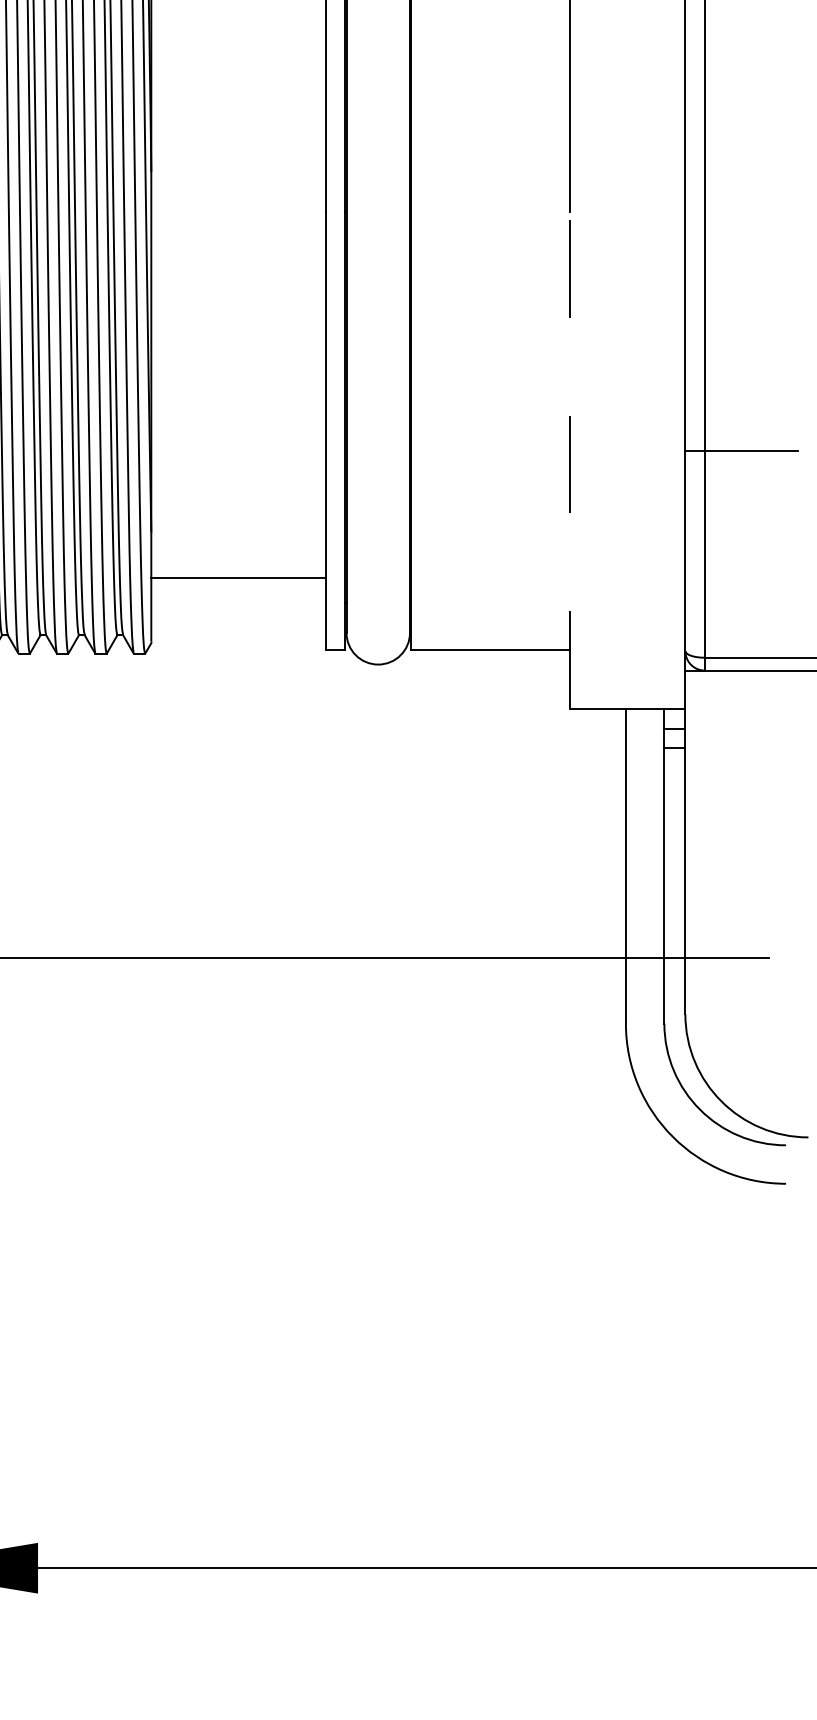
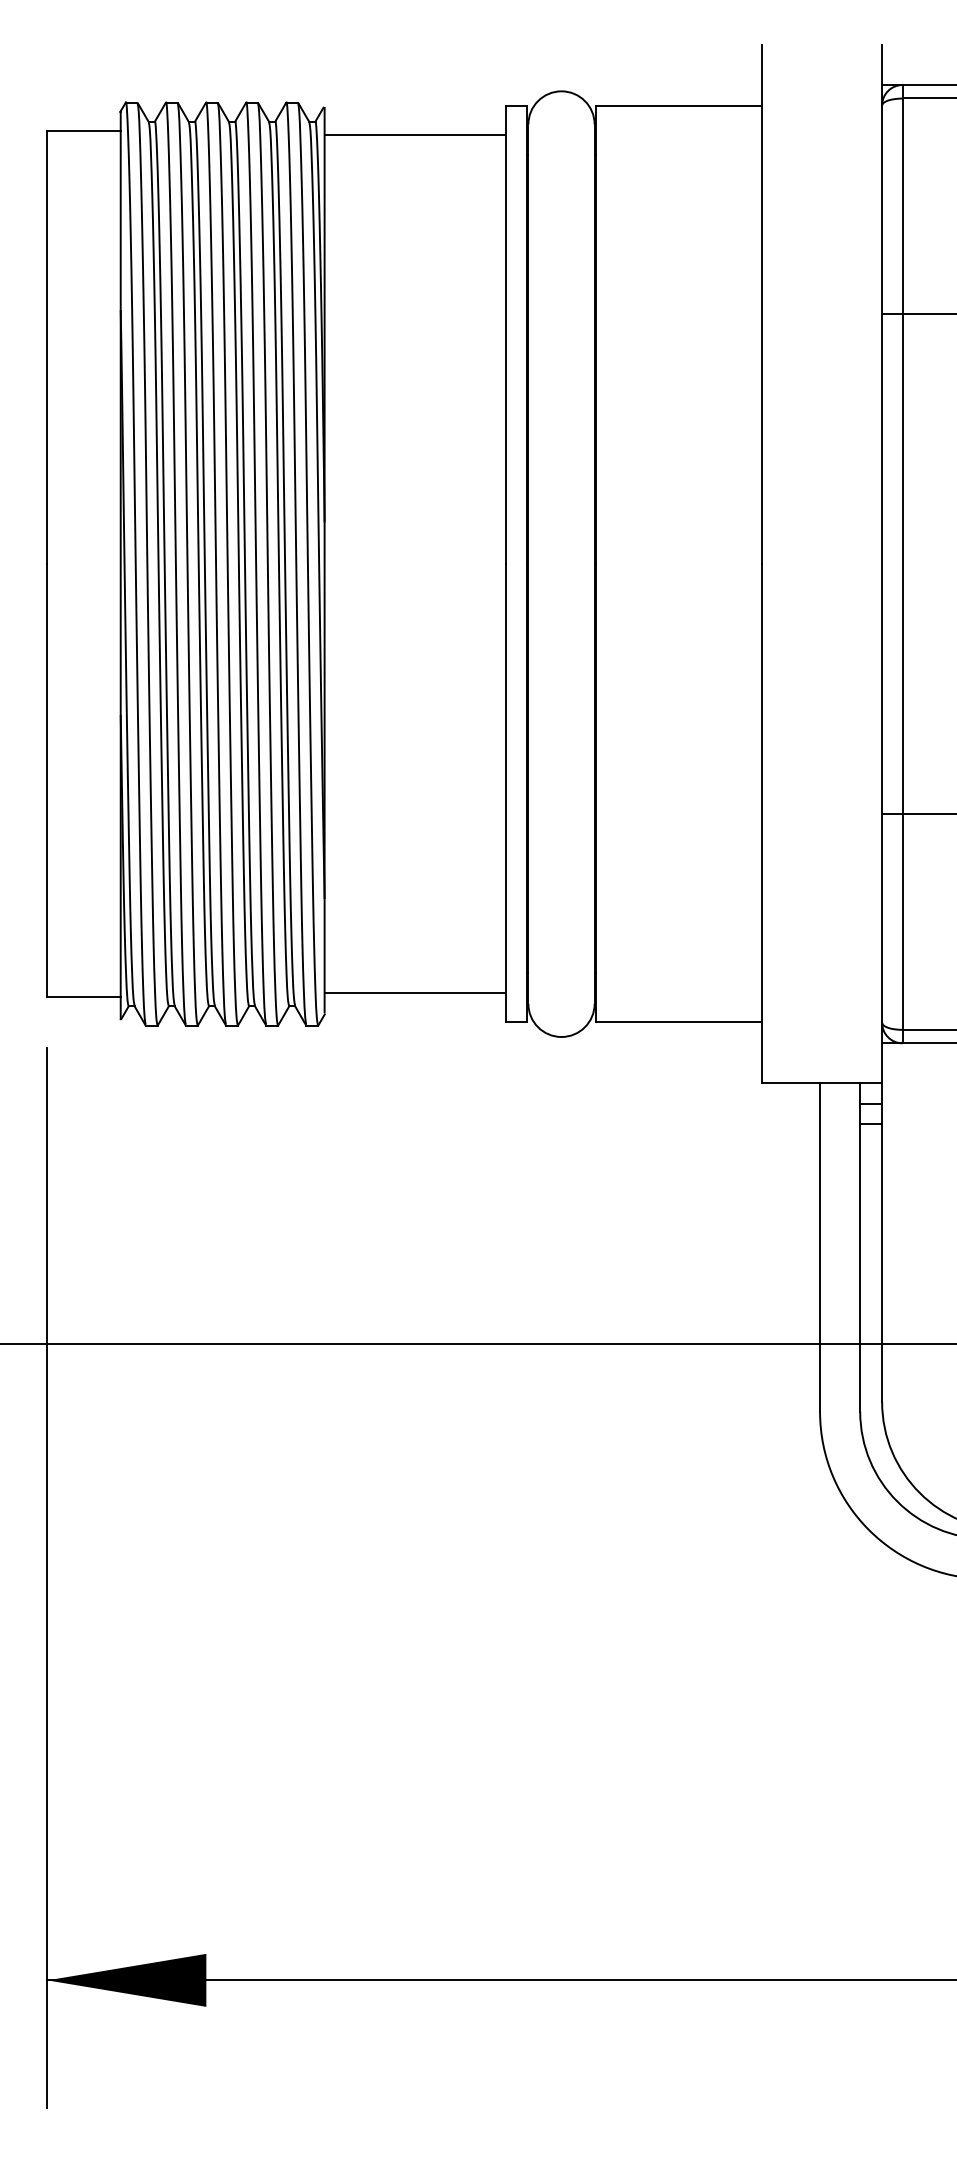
line: (569, 460) -> (761, 823), dashed -> solid
line: (238, 577) -> (415, 993), moved

